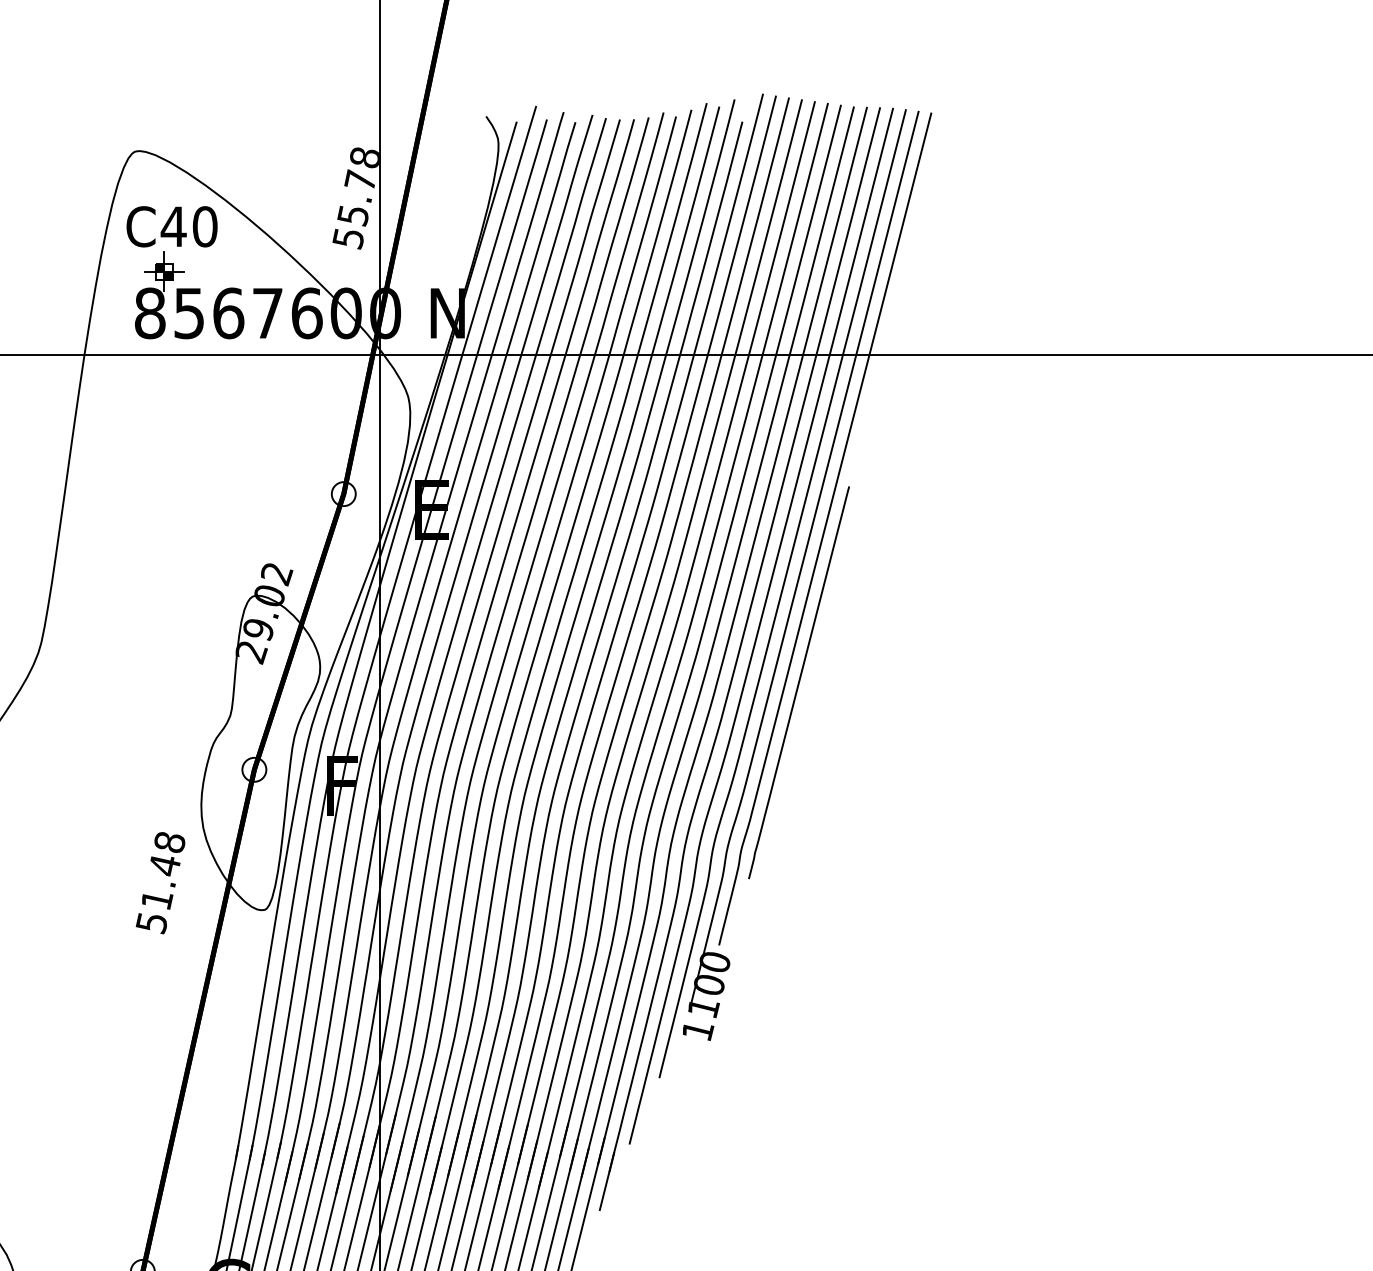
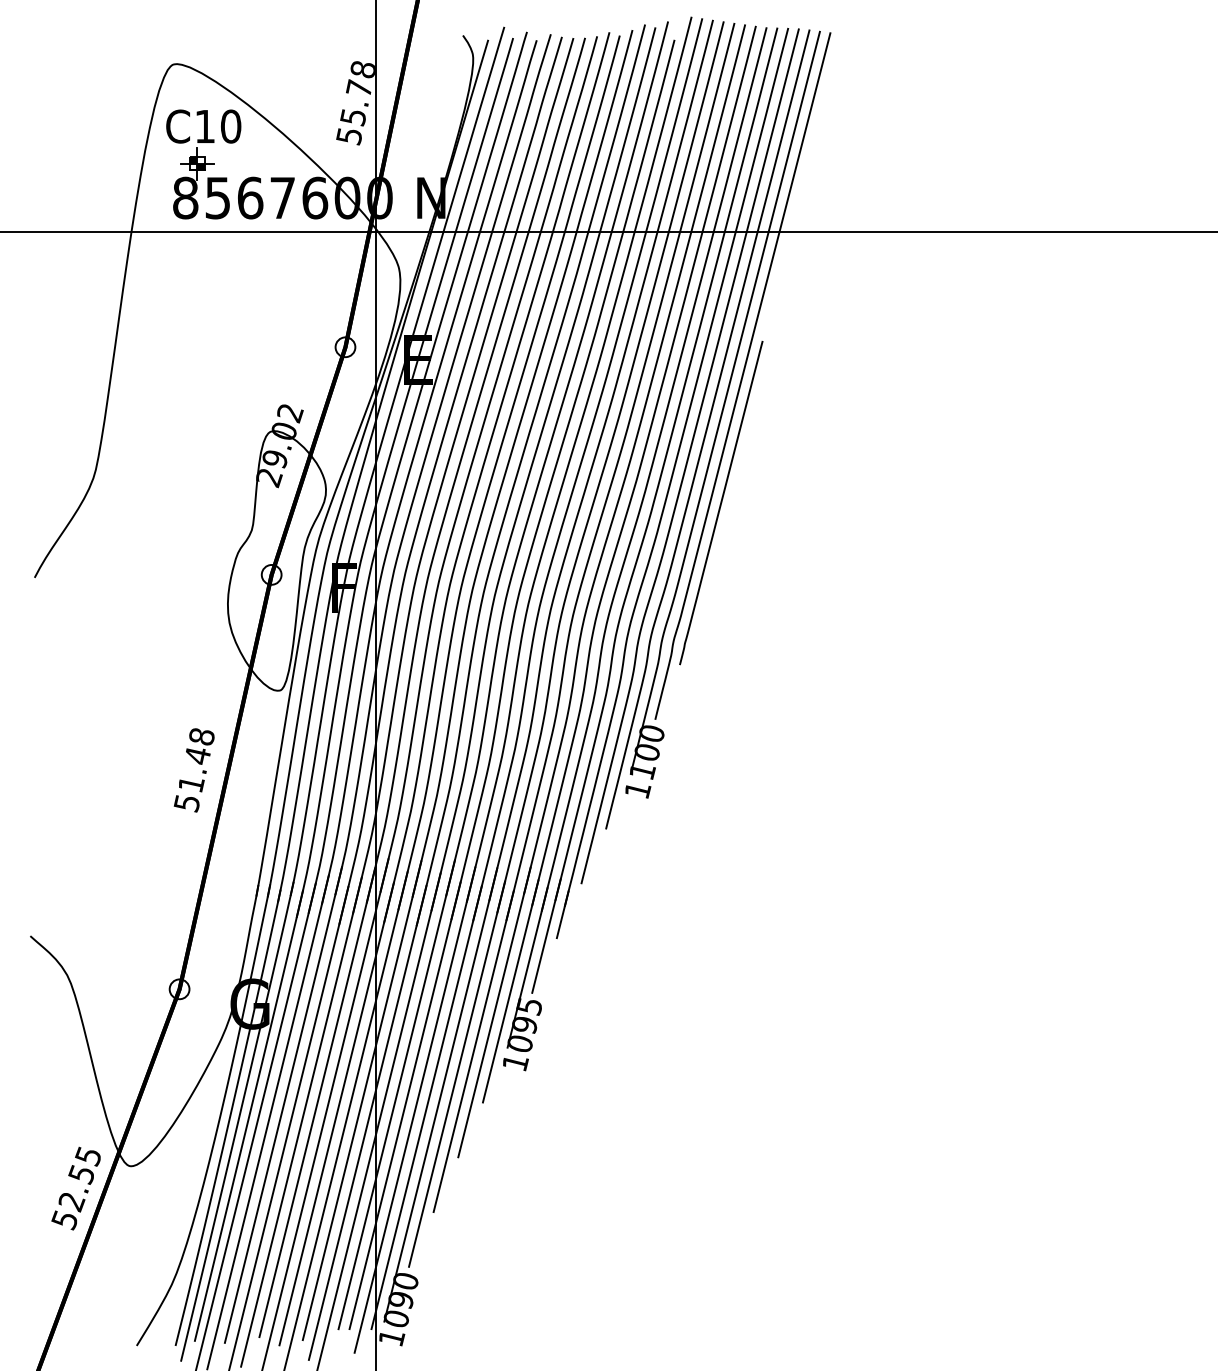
text: (172, 226) -> (204, 126), C40 -> C10
text: (159, 883) -> (193, 770), moved

